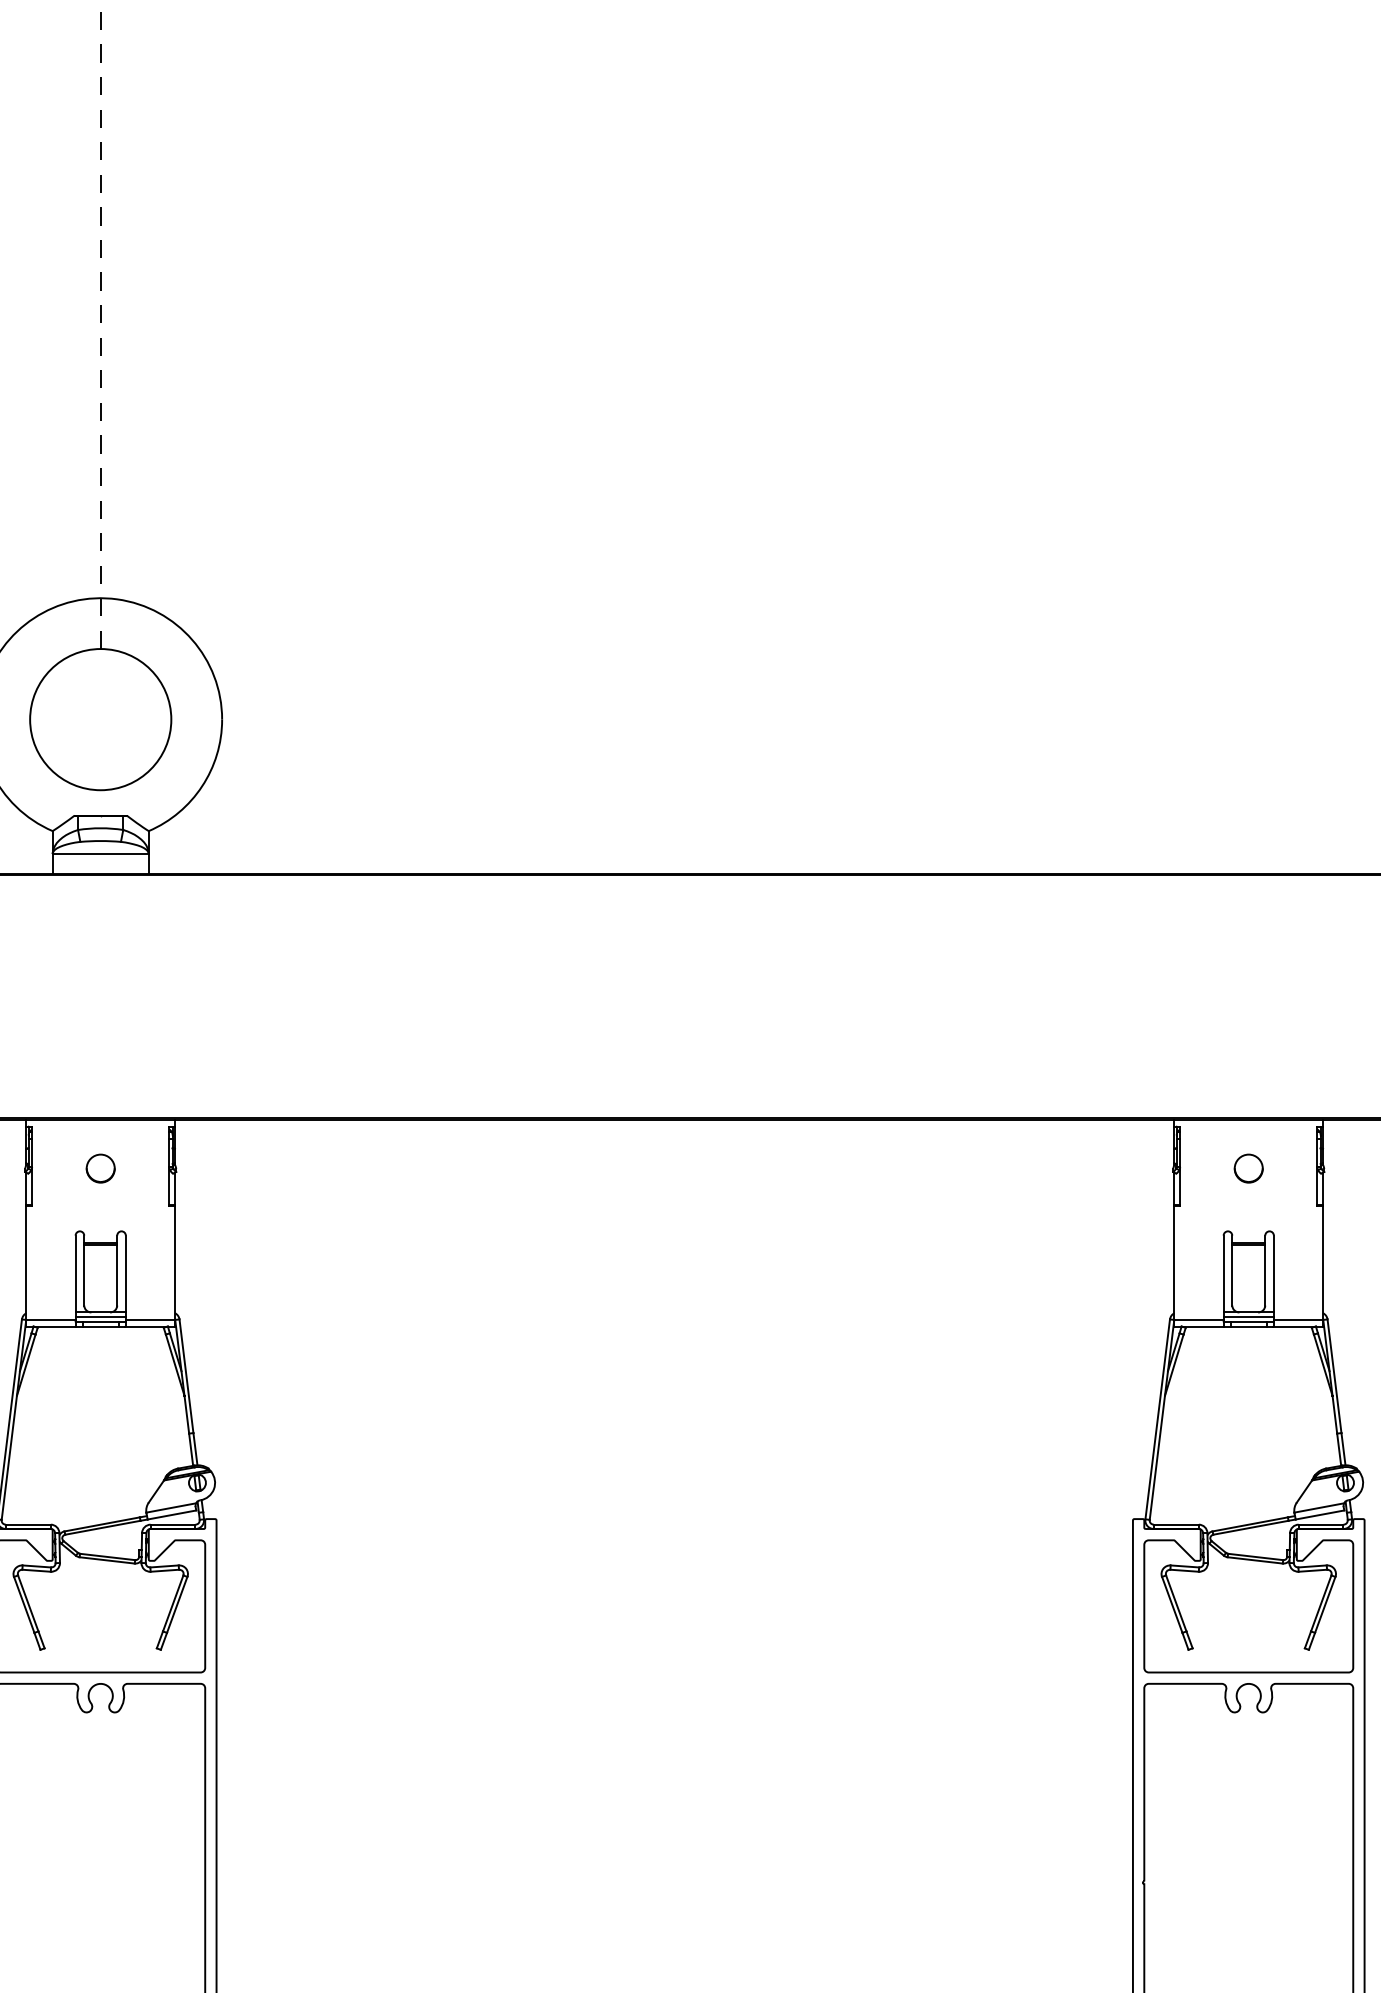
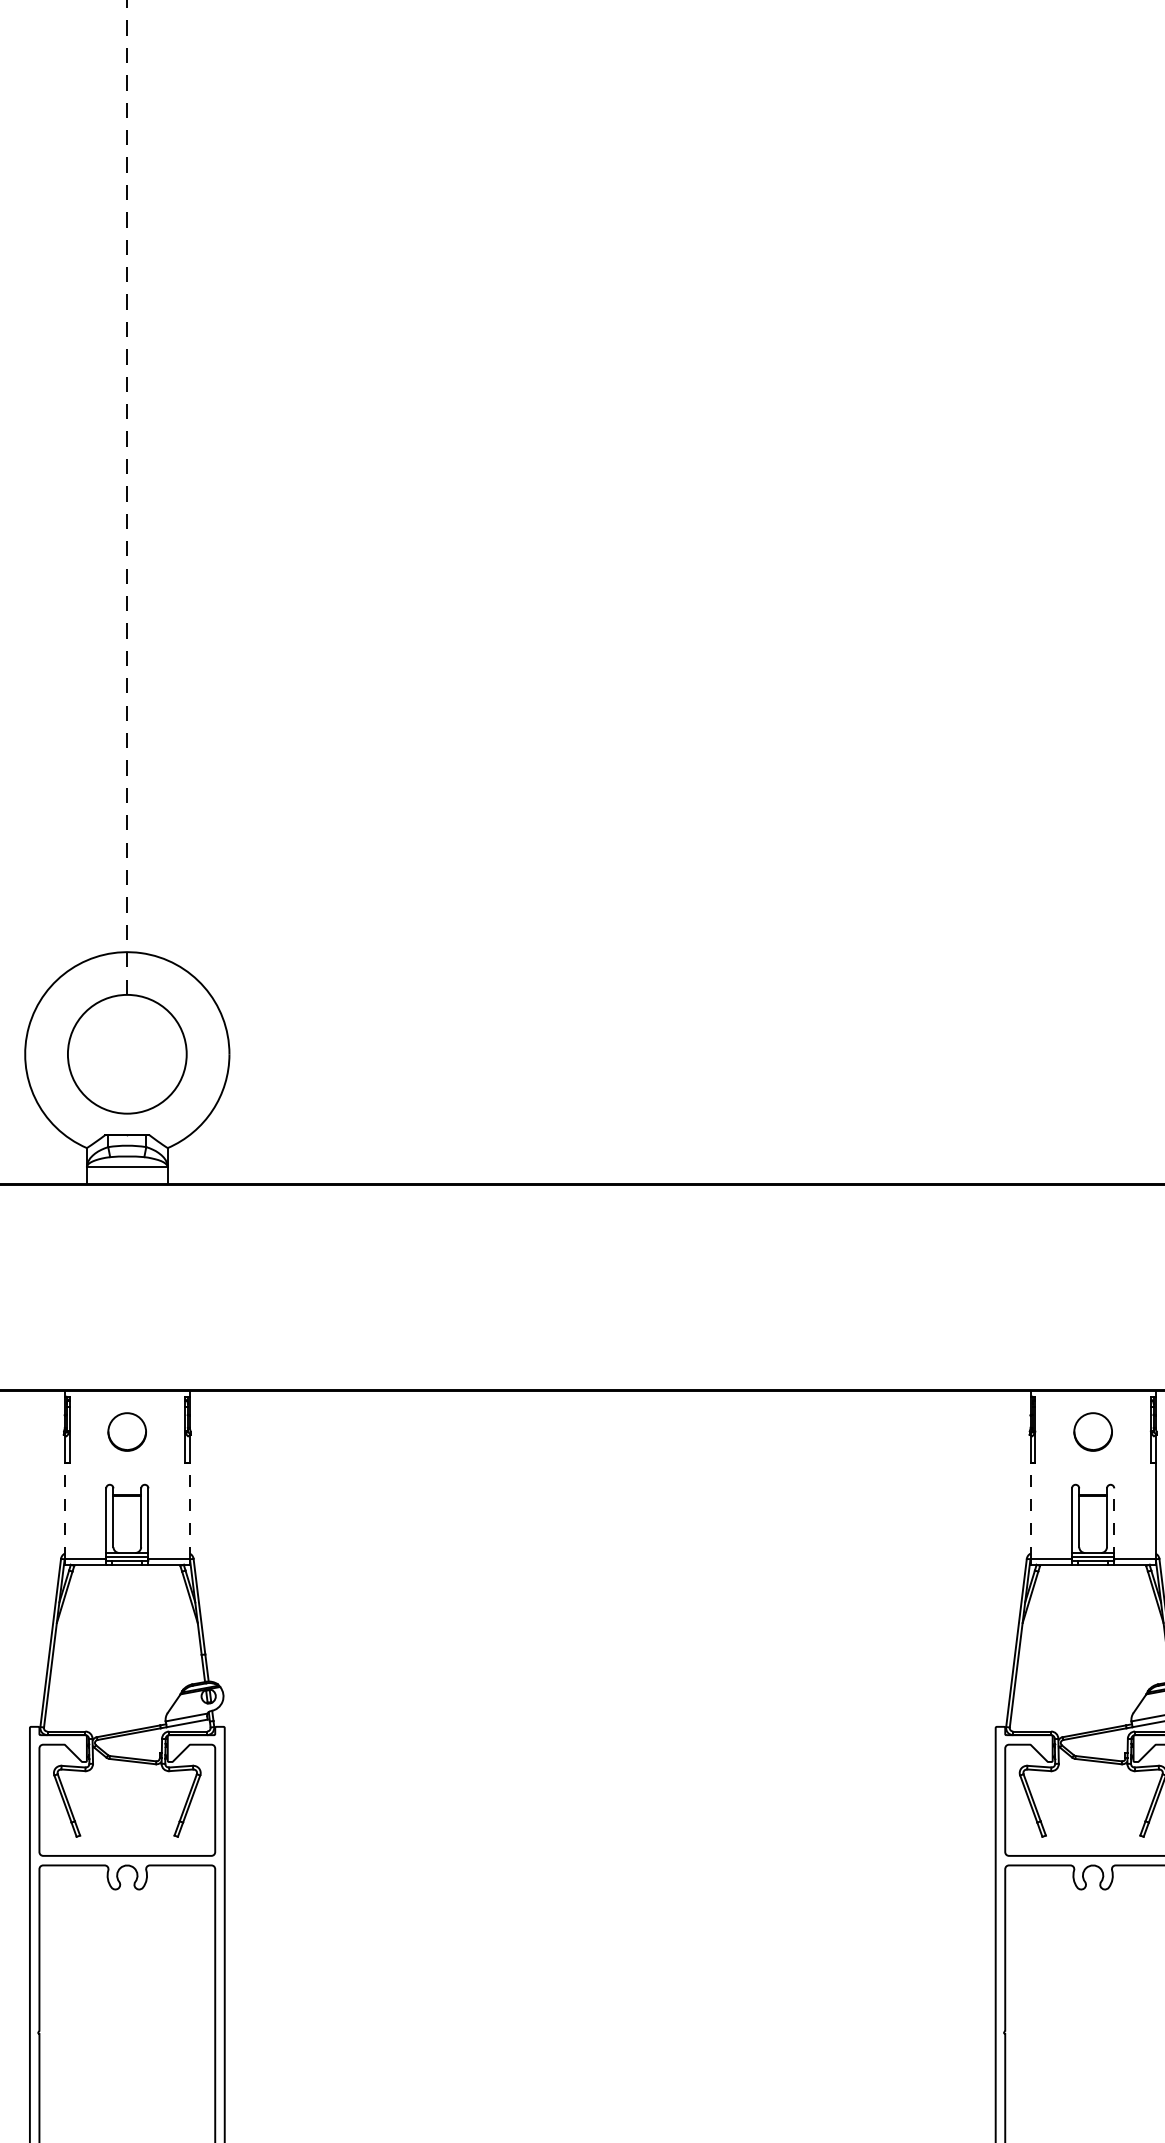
part: (100, 1168) -> (127, 1431), size x1.6
circle: (1248, 1168) -> (1092, 1431), size x1.6
line: (26, 1263) -> (64, 1511), solid -> dashed
line: (174, 1263) -> (189, 1511), solid -> dashed
line: (1174, 1263) -> (1030, 1511), solid -> dashed
line: (1274, 1277) -> (1114, 1523), solid -> dashed

